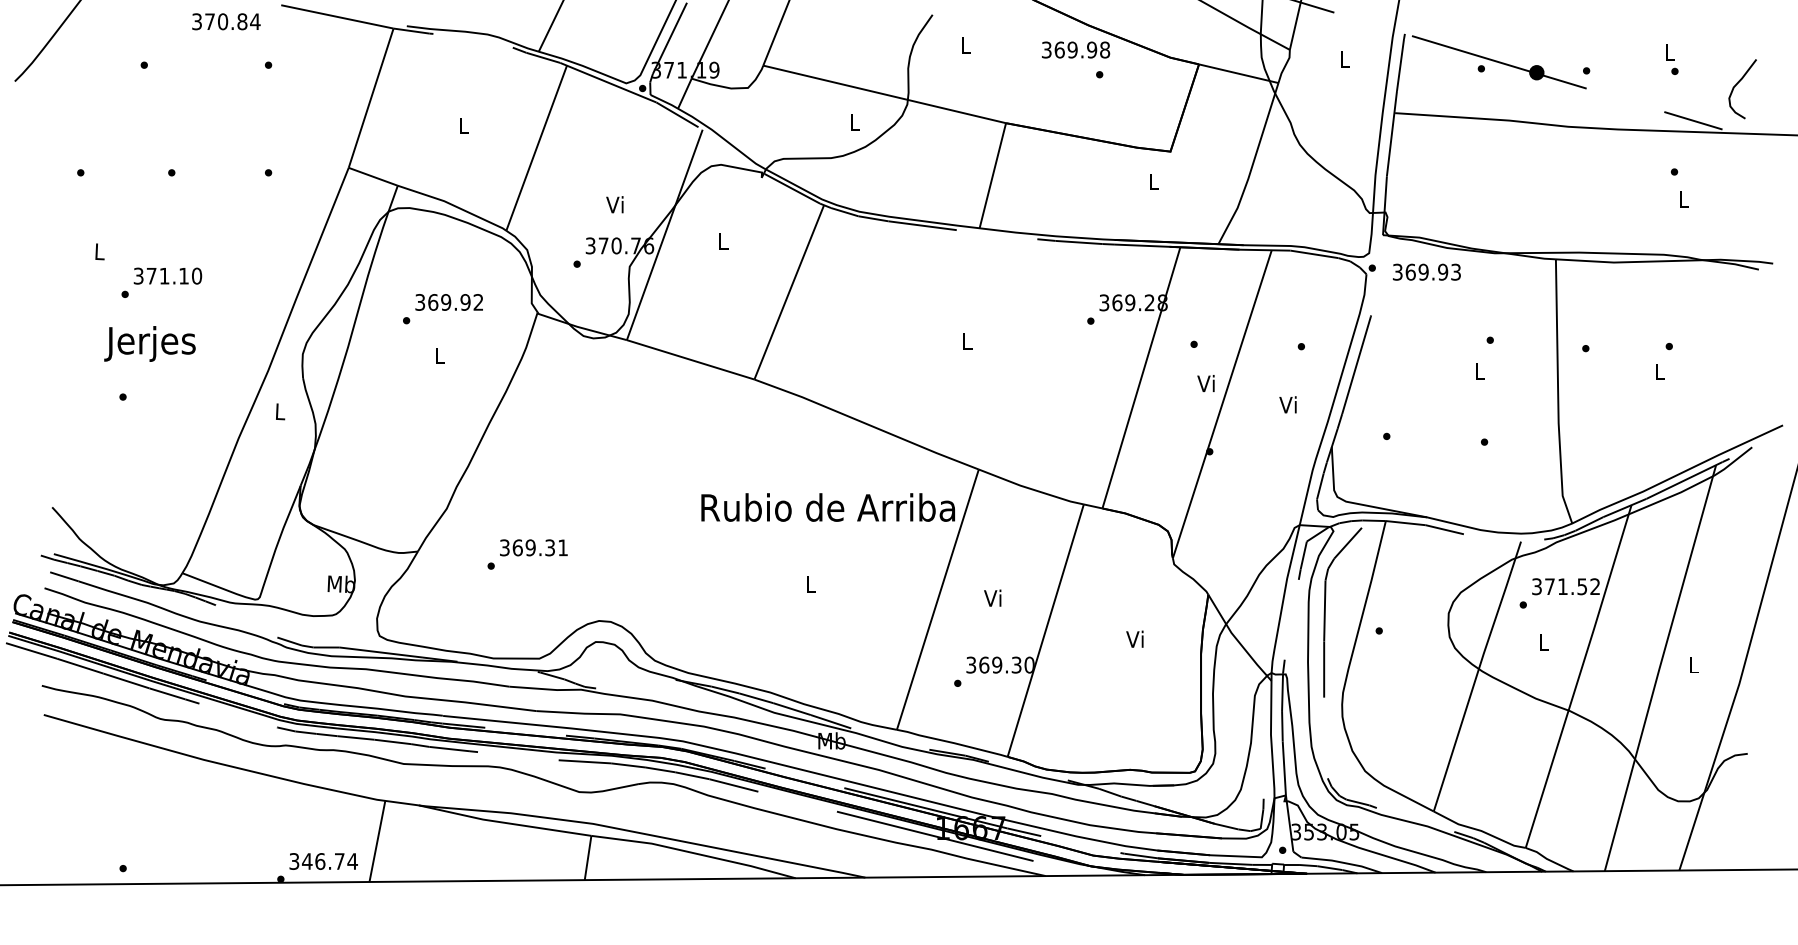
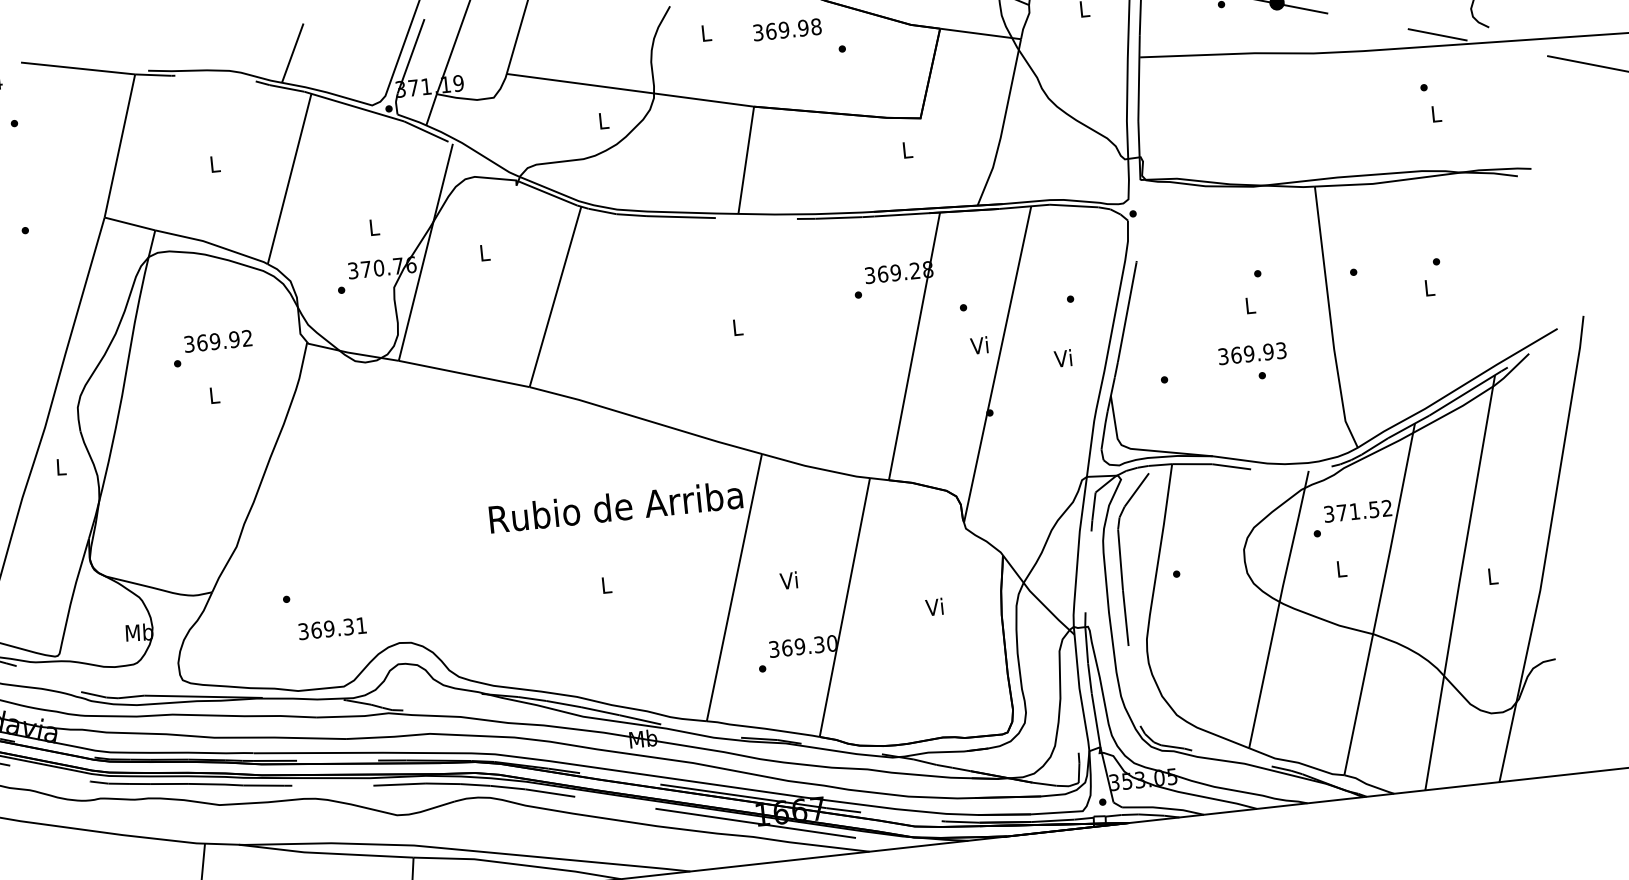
text: (1076, 49) -> (787, 29), moved
text: (614, 204) -> (372, 227), Vi -> L
text: (1426, 271) -> (1251, 352), moved
text: (533, 547) -> (332, 628), moved

